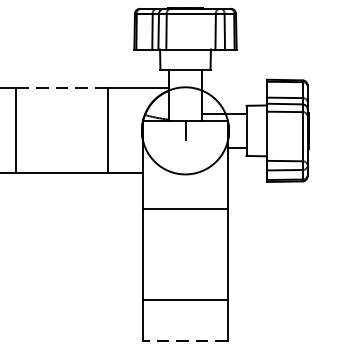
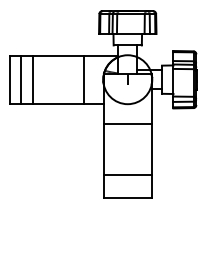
line: (62, 87) -> (58, 55), dashed -> solid
line: (185, 340) -> (127, 197), dashed -> solid

